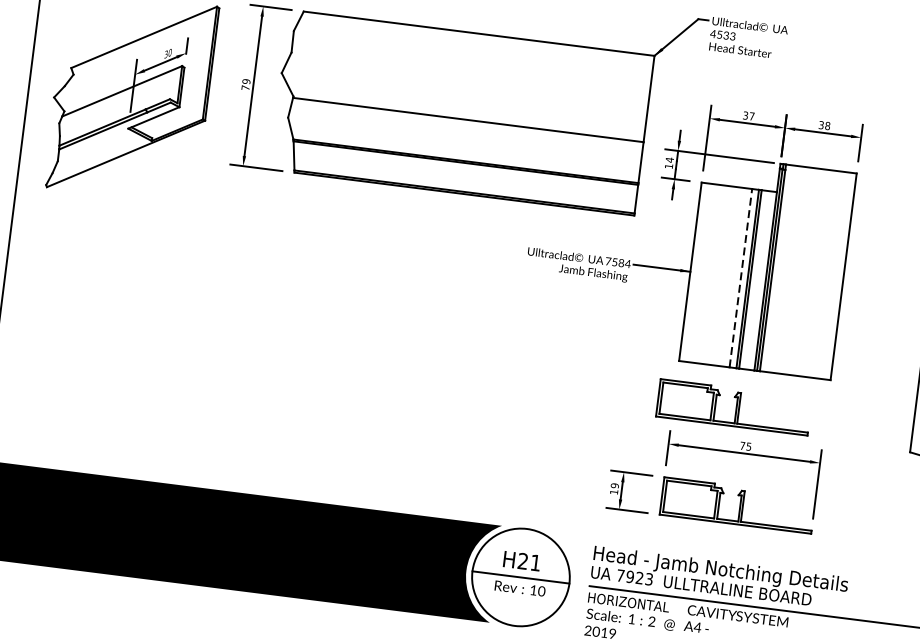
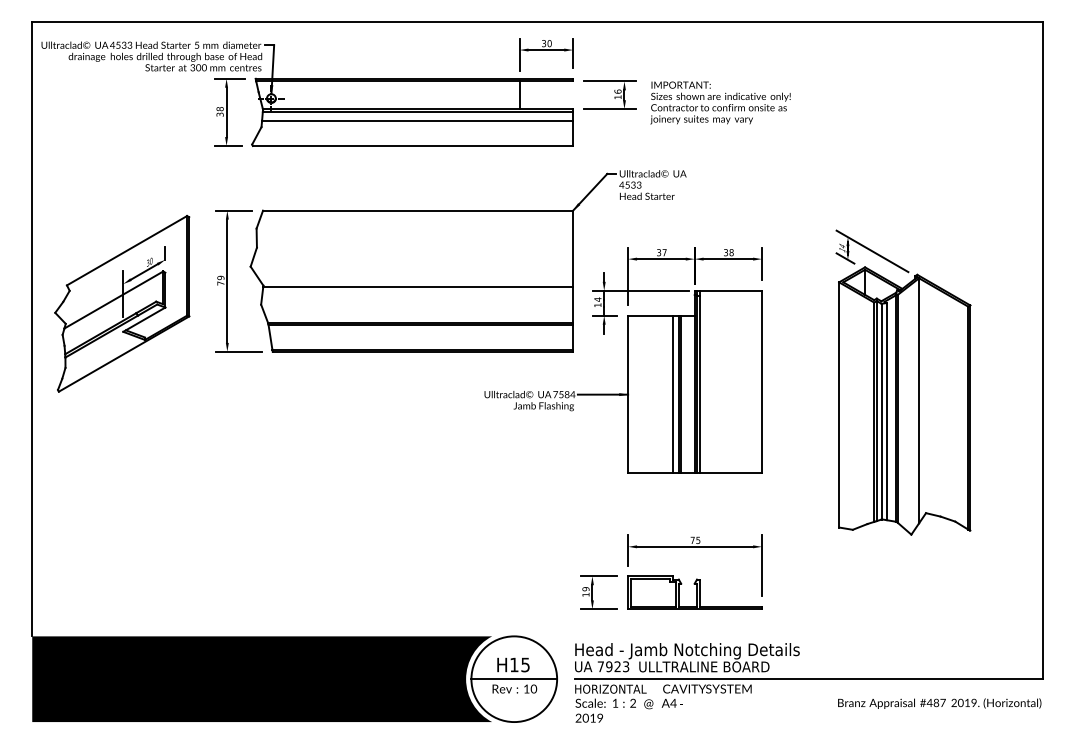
line: (740, 278) -> (672, 394), dashed -> solid
part: (733, 406) -> (680, 507), removed
text: (528, 561) -> (519, 664), H21 -> H15

